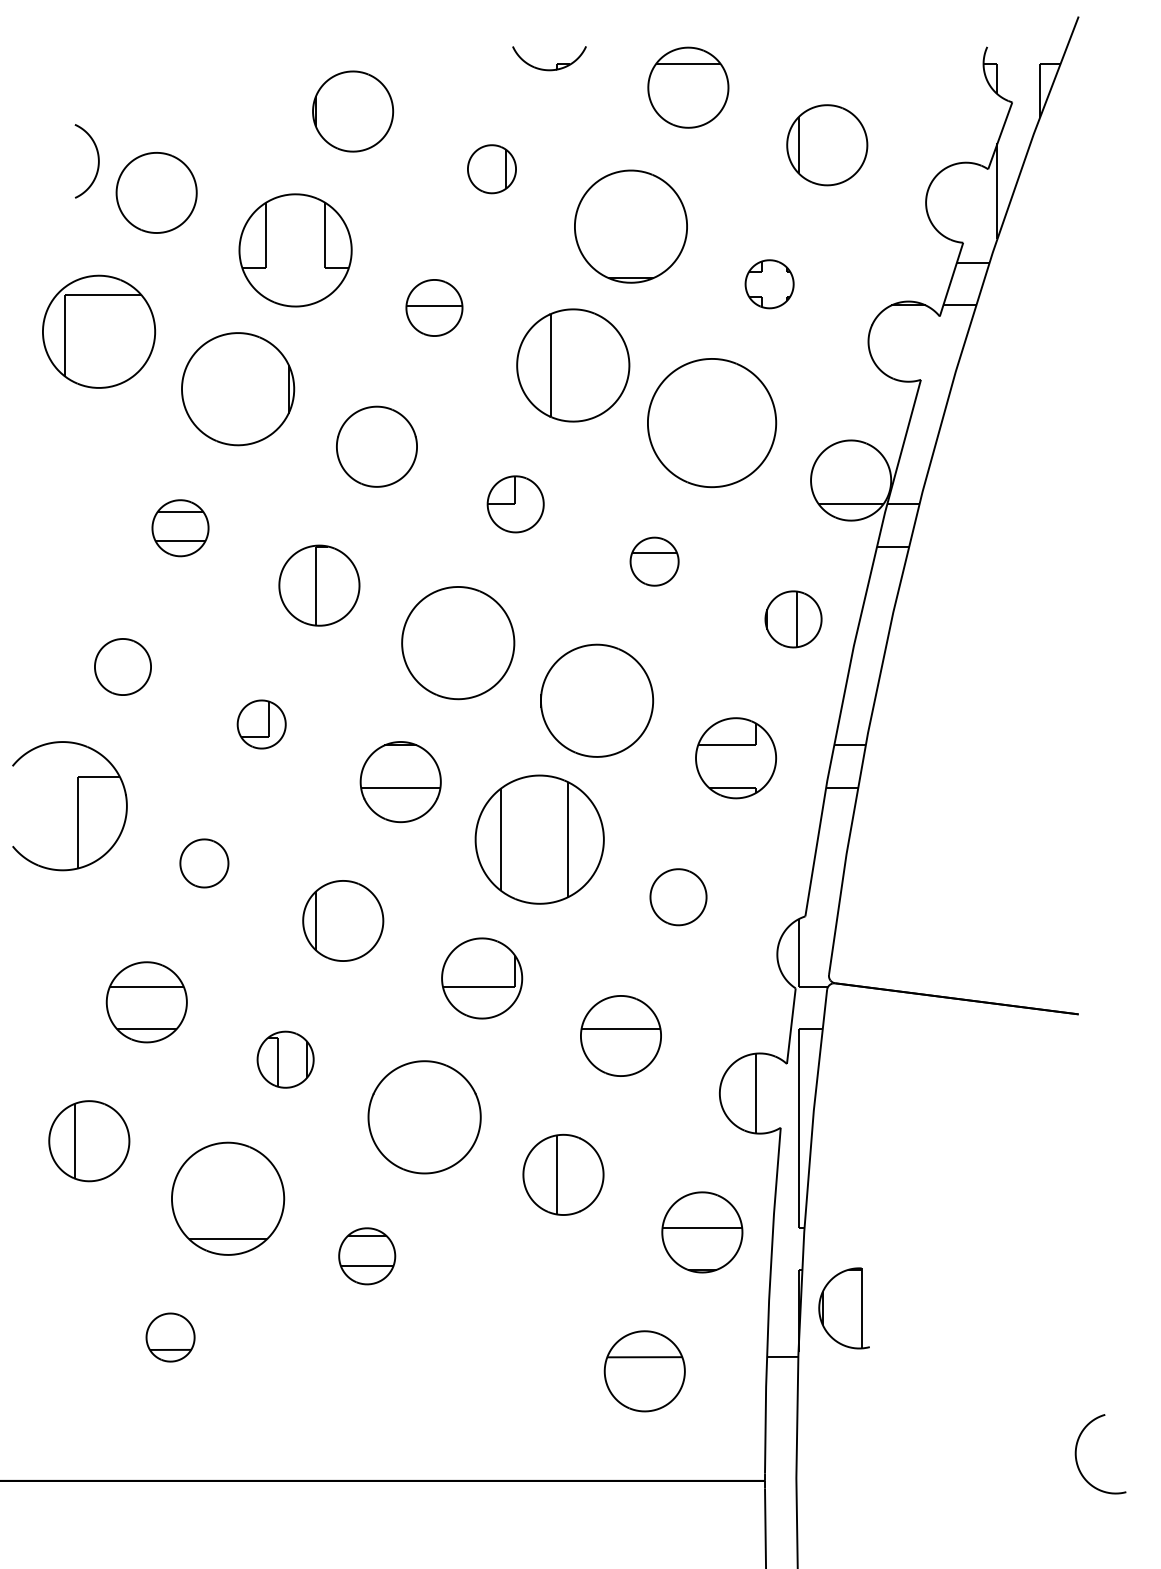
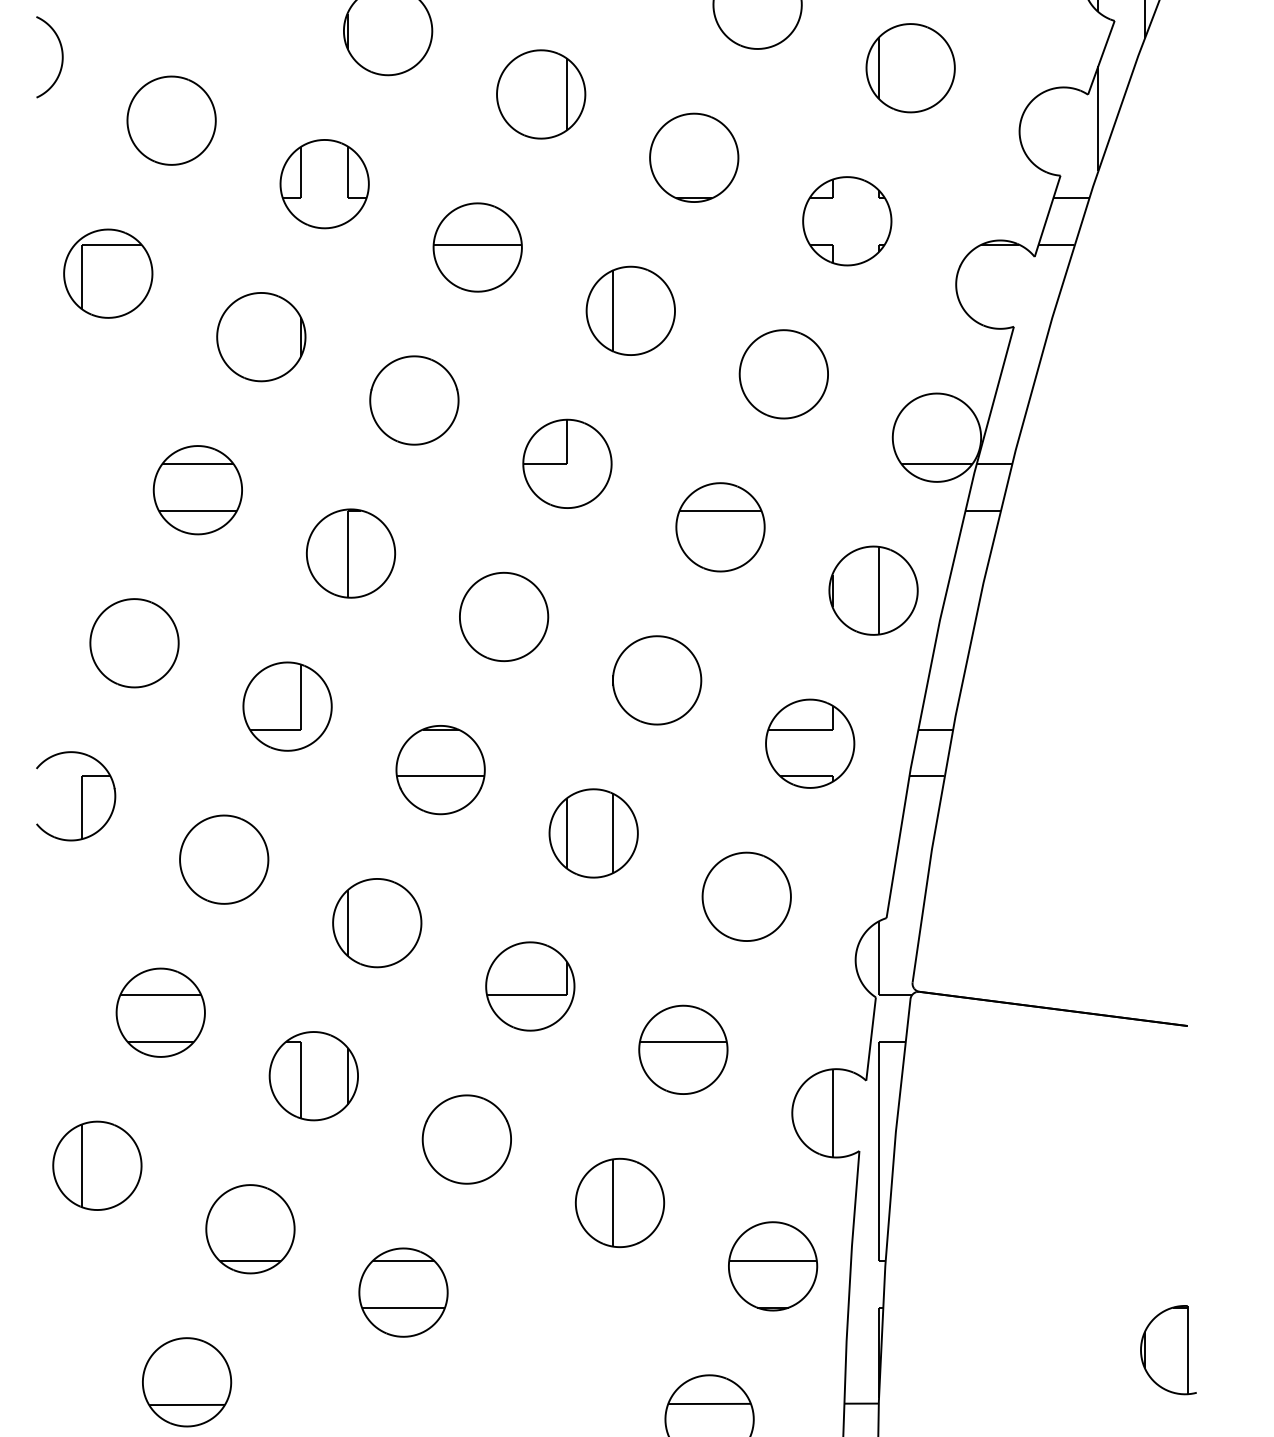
curve: (97, 158) -> (61, 54), moved
part: (491, 169) -> (540, 94), size x1.67
part: (630, 226) -> (693, 157), size x0.71
part: (295, 250) -> (324, 184), size x0.71
part: (769, 284) -> (847, 221), size x1.67
part: (434, 307) -> (477, 247), size x1.43
part: (99, 331) -> (108, 273), size x0.71
part: (573, 365) -> (631, 310), size x0.71
part: (237, 389) -> (260, 337), size x0.71
part: (712, 422) -> (784, 373), size x0.62
part: (515, 504) -> (567, 464), size x1.43
part: (180, 528) -> (197, 490), size x1.43
part: (654, 561) -> (720, 526), size x1.67
part: (793, 619) -> (873, 590), size x1.43
part: (458, 643) -> (504, 617), size x0.71
part: (122, 666) -> (133, 642), size x1.43
part: (597, 700) -> (657, 680), size x0.71
part: (261, 724) -> (287, 706), size x1.67
part: (69, 805) -> (75, 795), size x0.62
part: (539, 839) -> (593, 833), size x0.62
part: (204, 863) -> (224, 859), size x1.67
part: (678, 897) -> (746, 897), size x1.43
part: (285, 1059) -> (313, 1075), size x1.43
part: (424, 1117) -> (466, 1139), size x0.71
part: (228, 1198) -> (250, 1228), size x0.71
part: (367, 1256) -> (403, 1292), size x1.43
part: (843, 1308) -> (1167, 1350), moved
part: (170, 1337) -> (186, 1382), size x1.67

